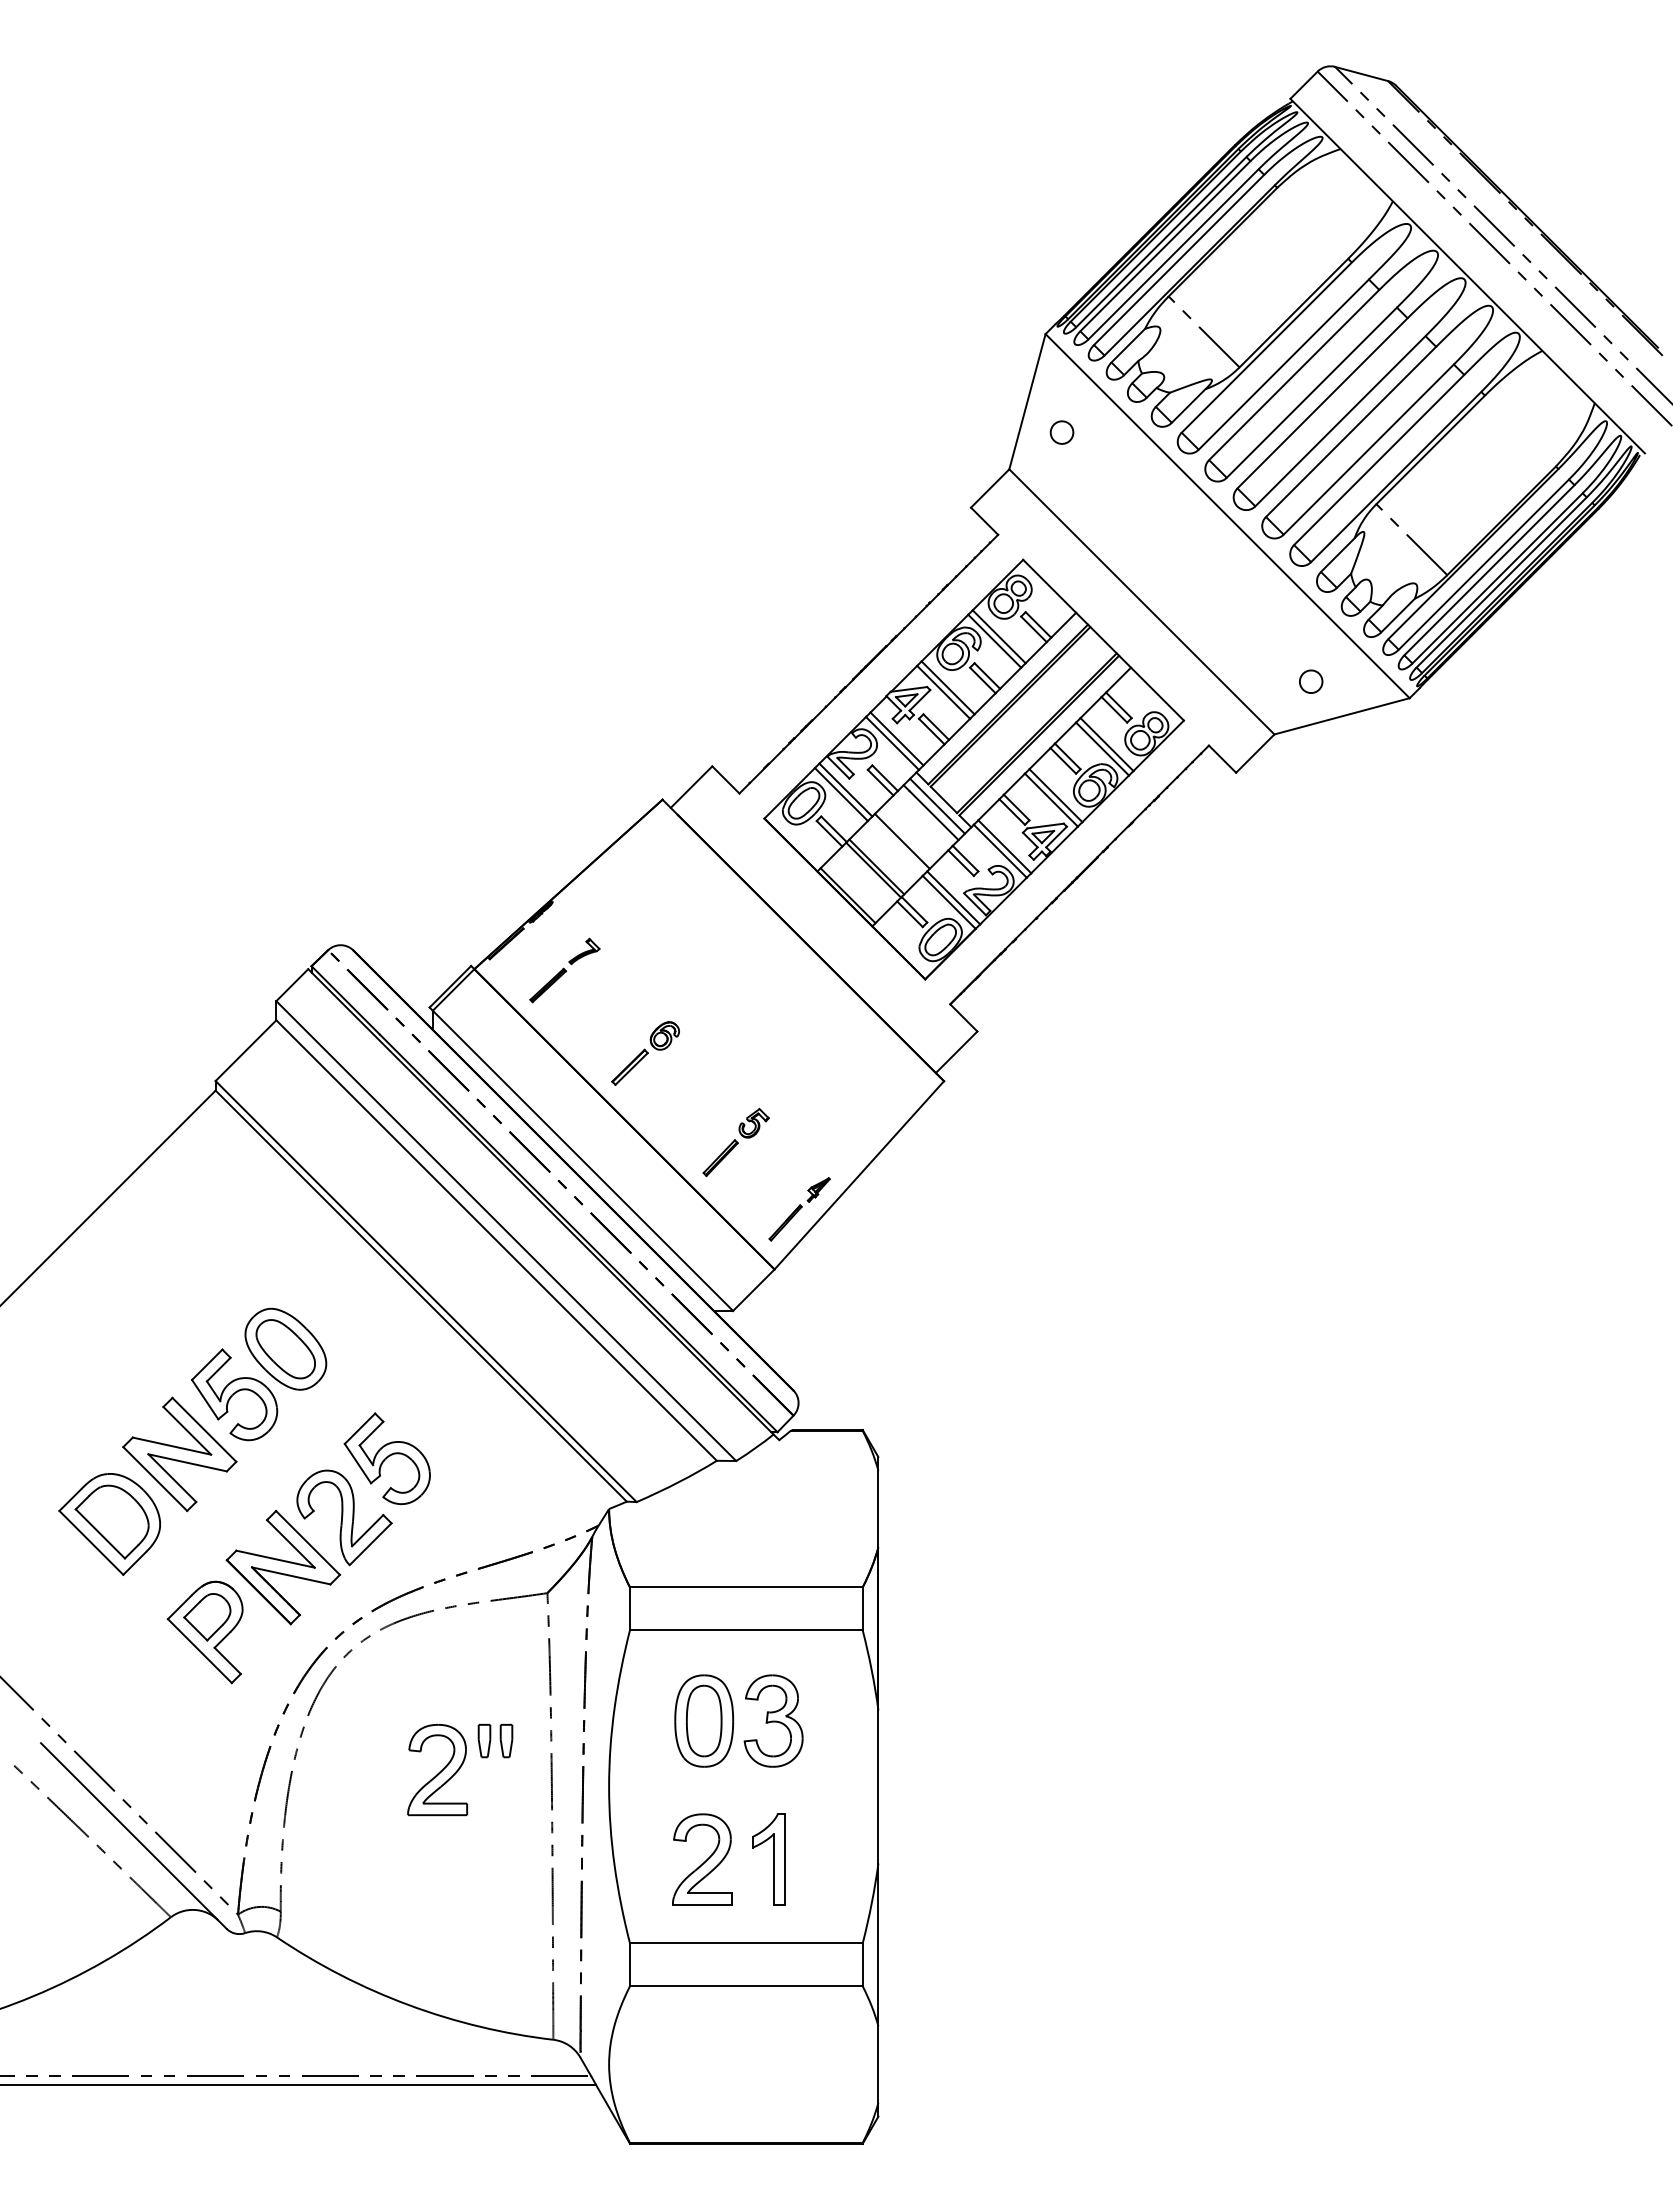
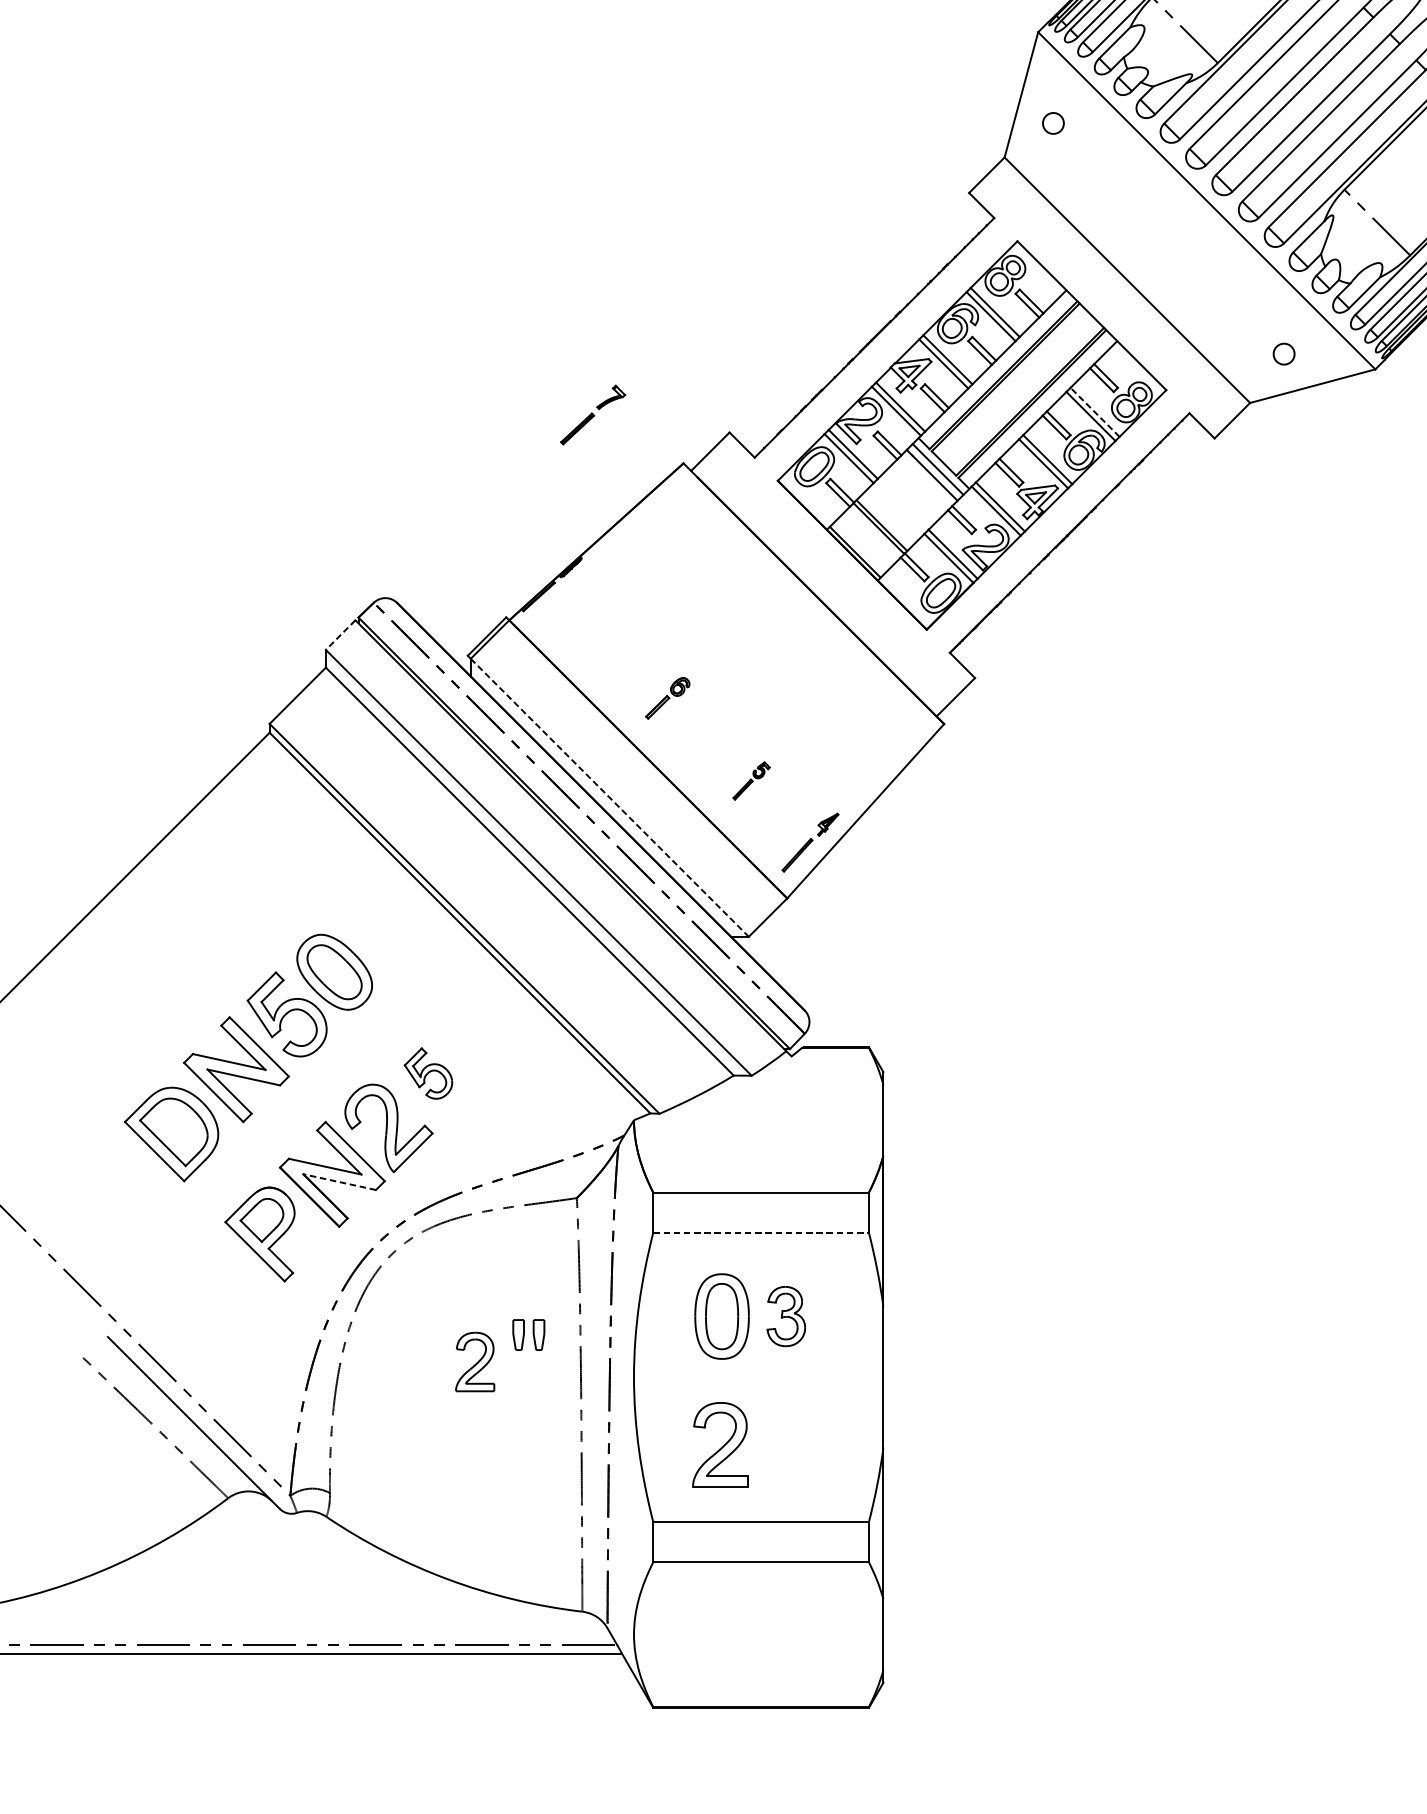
line: (1106, 744) -> (1094, 412), solid -> dashed
line: (901, 840) -> (904, 501), removed
part: (564, 970) -> (592, 415), moved
line: (292, 985) -> (340, 635), solid -> dashed
part: (645, 1053) -> (667, 698), size x0.7
part: (735, 1142) -> (751, 780), size x0.6
line: (583, 1161) -> (610, 798), solid -> dashed
part: (386, 1458) -> (427, 1073), size x0.6
line: (290, 1575) -> (338, 1181), solid -> dashed
line: (746, 1630) -> (761, 1232), solid -> dashed
part: (773, 1720) -> (786, 1316), size x0.7
part: (437, 1770) -> (475, 1362), size x0.7
part: (768, 1859) -> (781, 1444), removed

